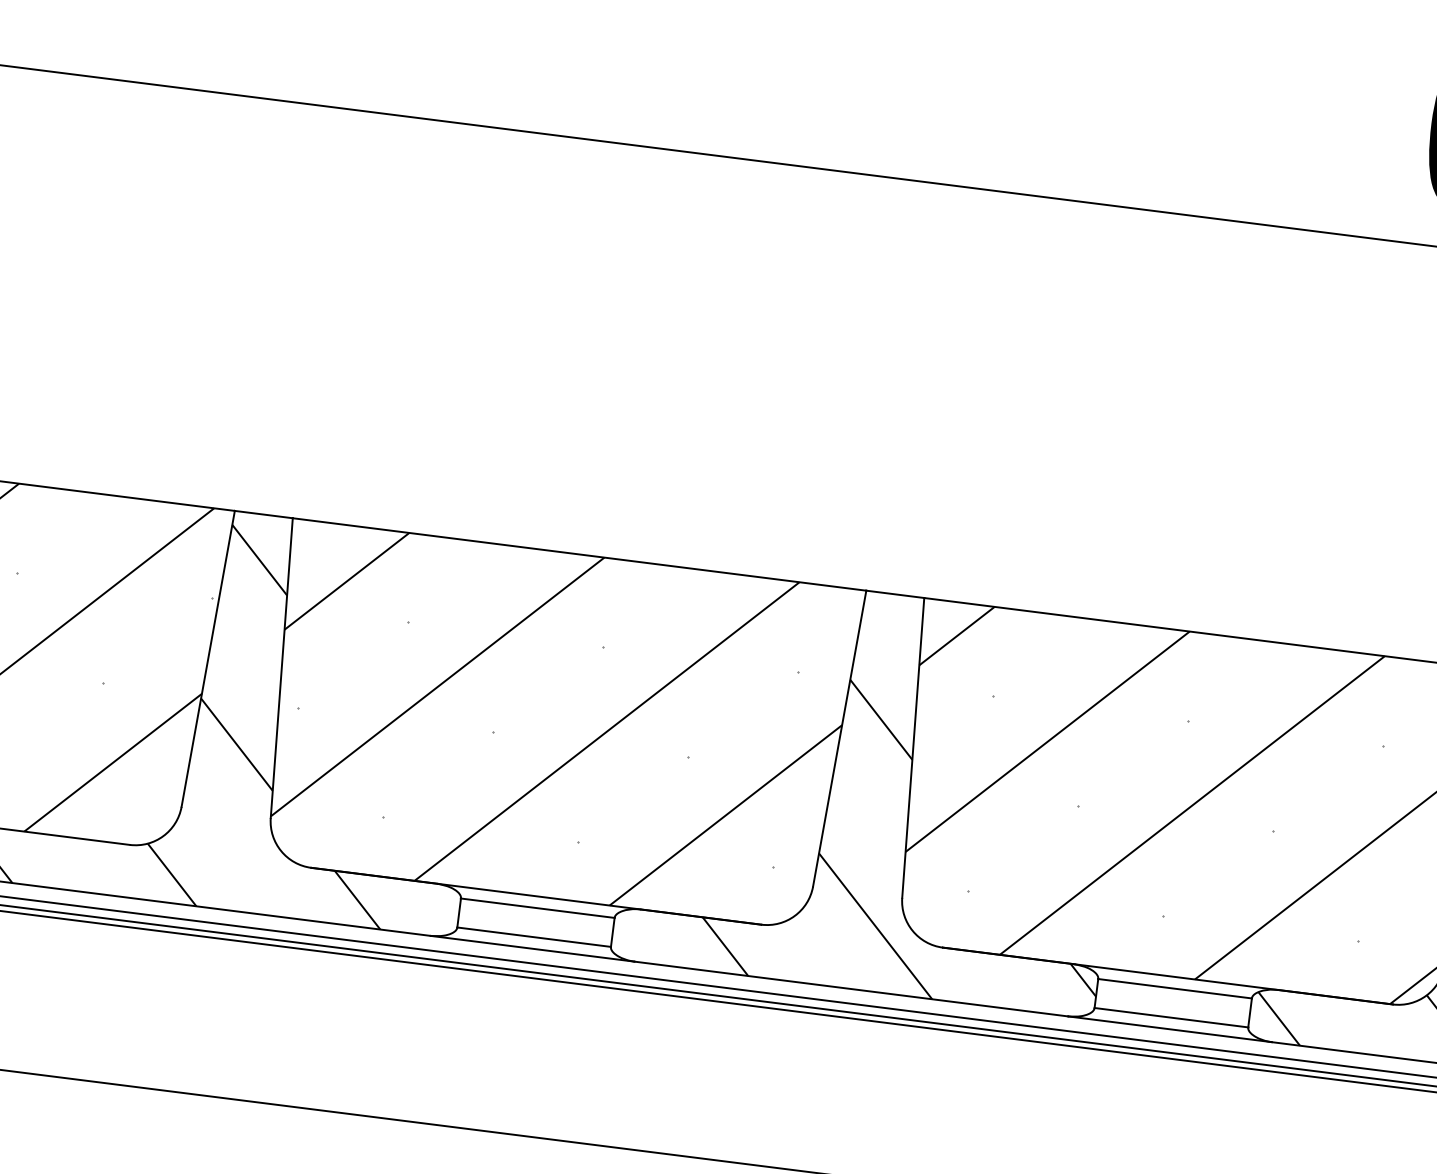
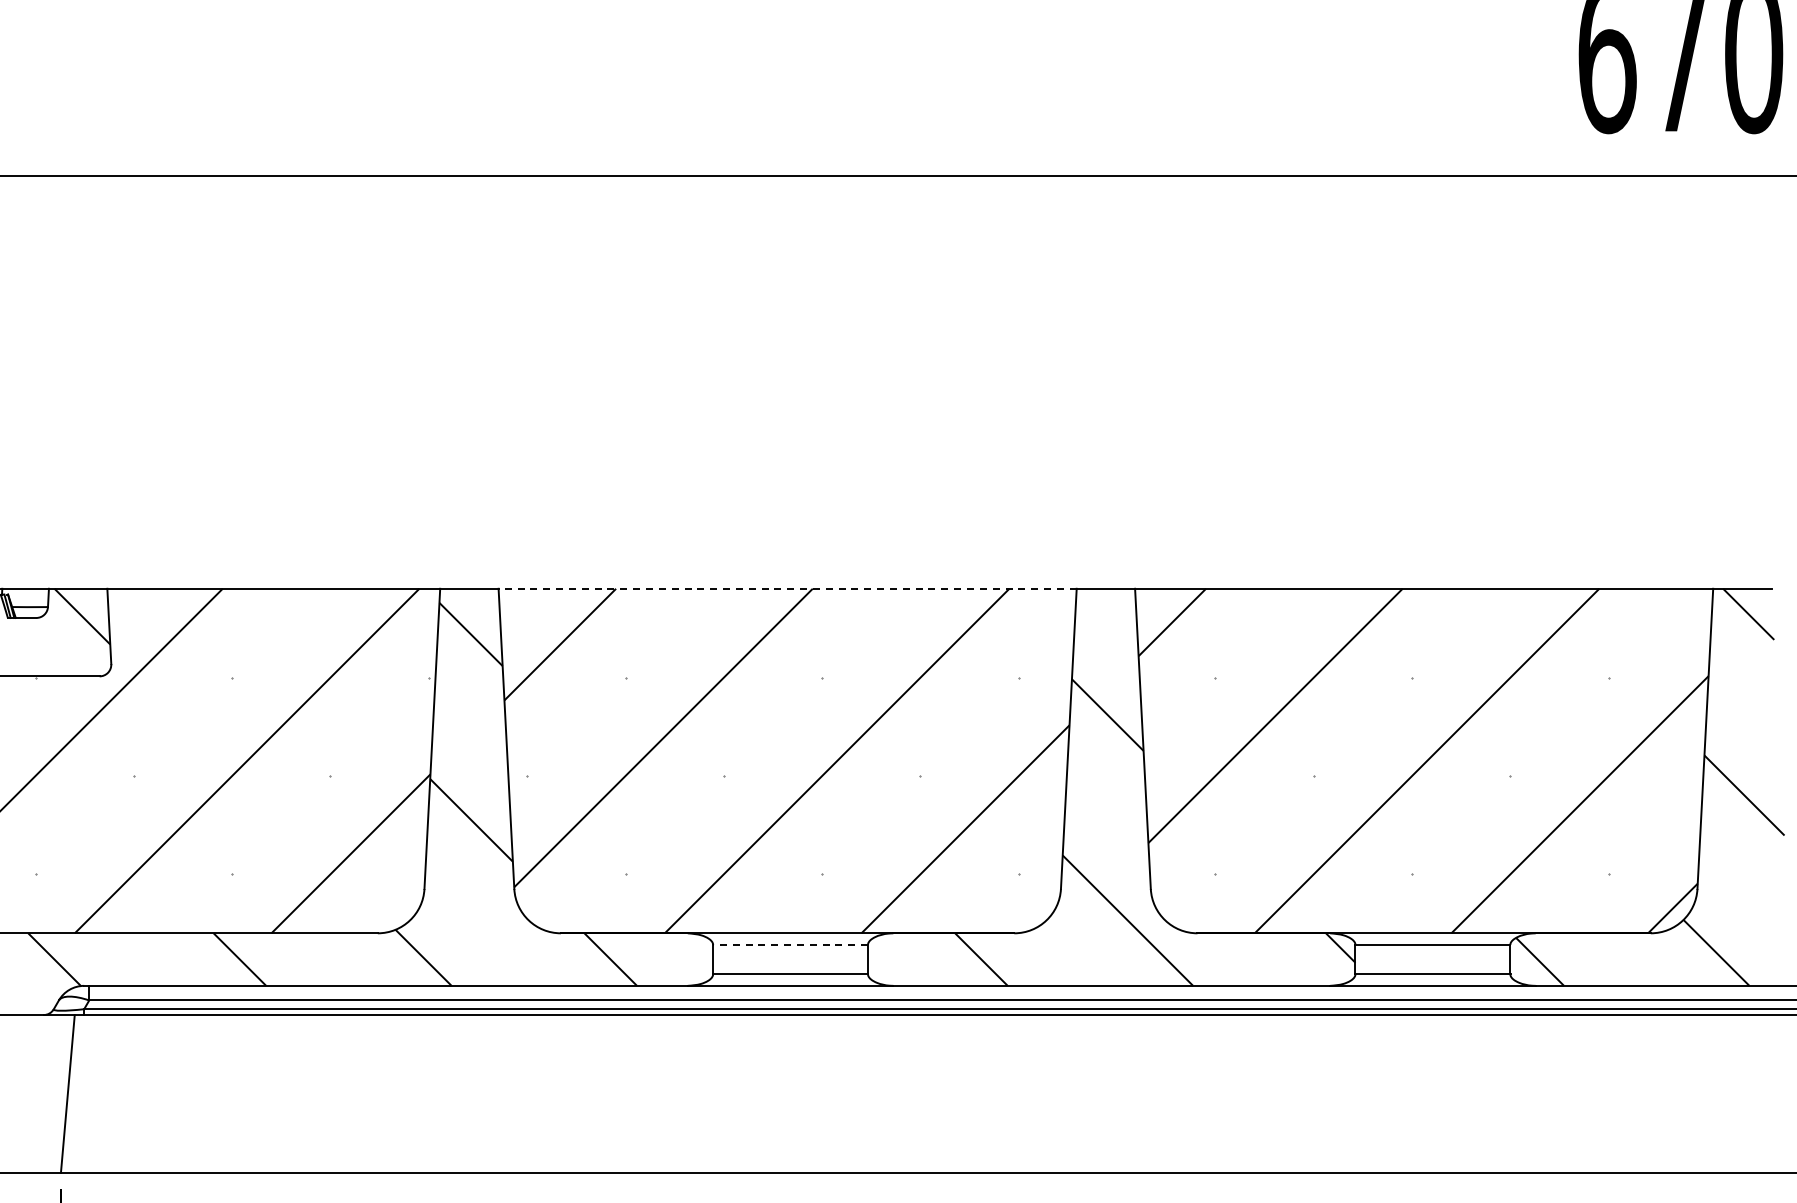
line: (579, 554) -> (787, 588), solid -> dashed
line: (537, 907) -> (790, 944), solid -> dashed

